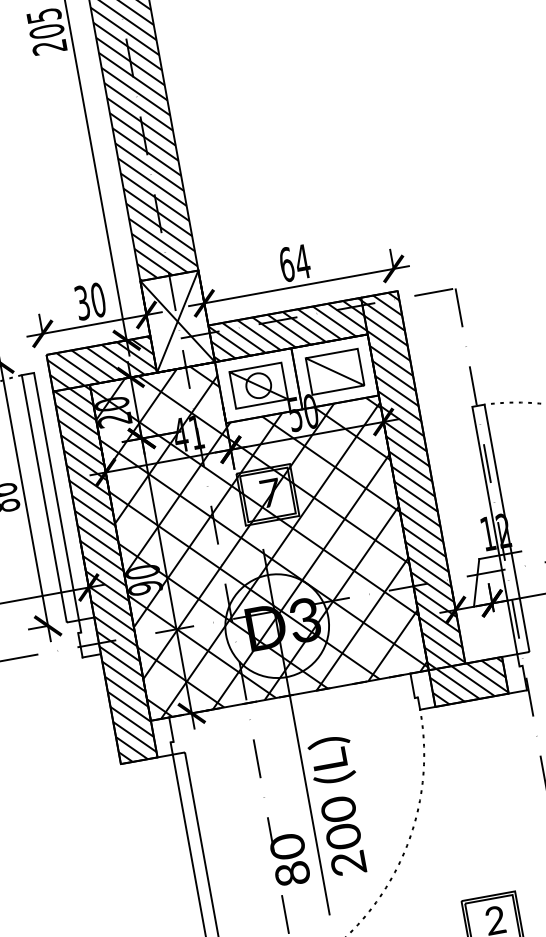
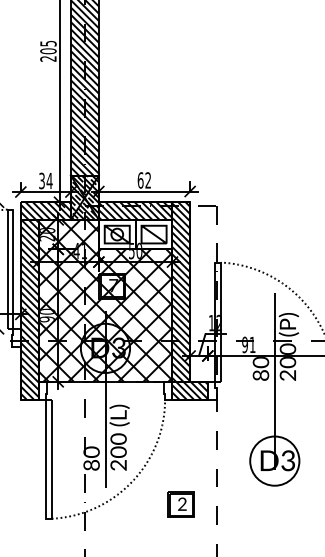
text: (303, 261) -> (148, 180), 64 -> 62
text: (97, 299) -> (49, 180), 30 -> 34
hatch: (176, 321) -> (84, 197), added

